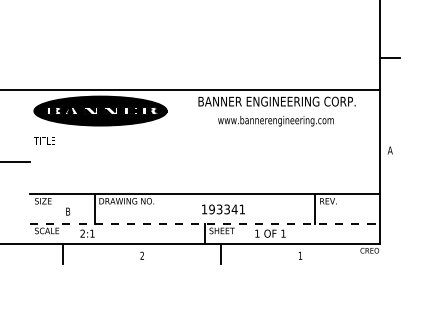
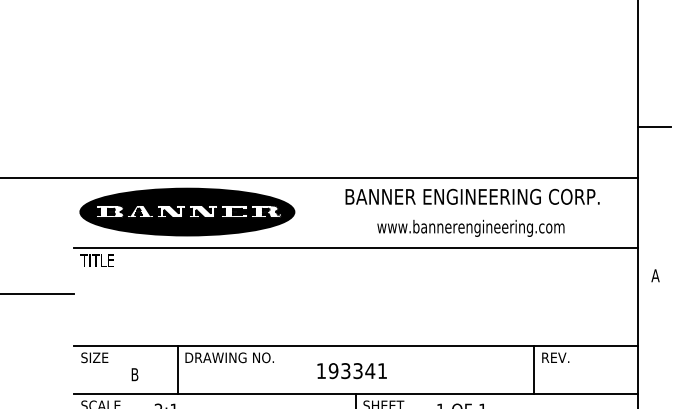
line: (204, 133) -> (355, 248), added
text: (223, 209) -> (352, 371), moved
line: (204, 223) -> (355, 393), dashed -> solid

